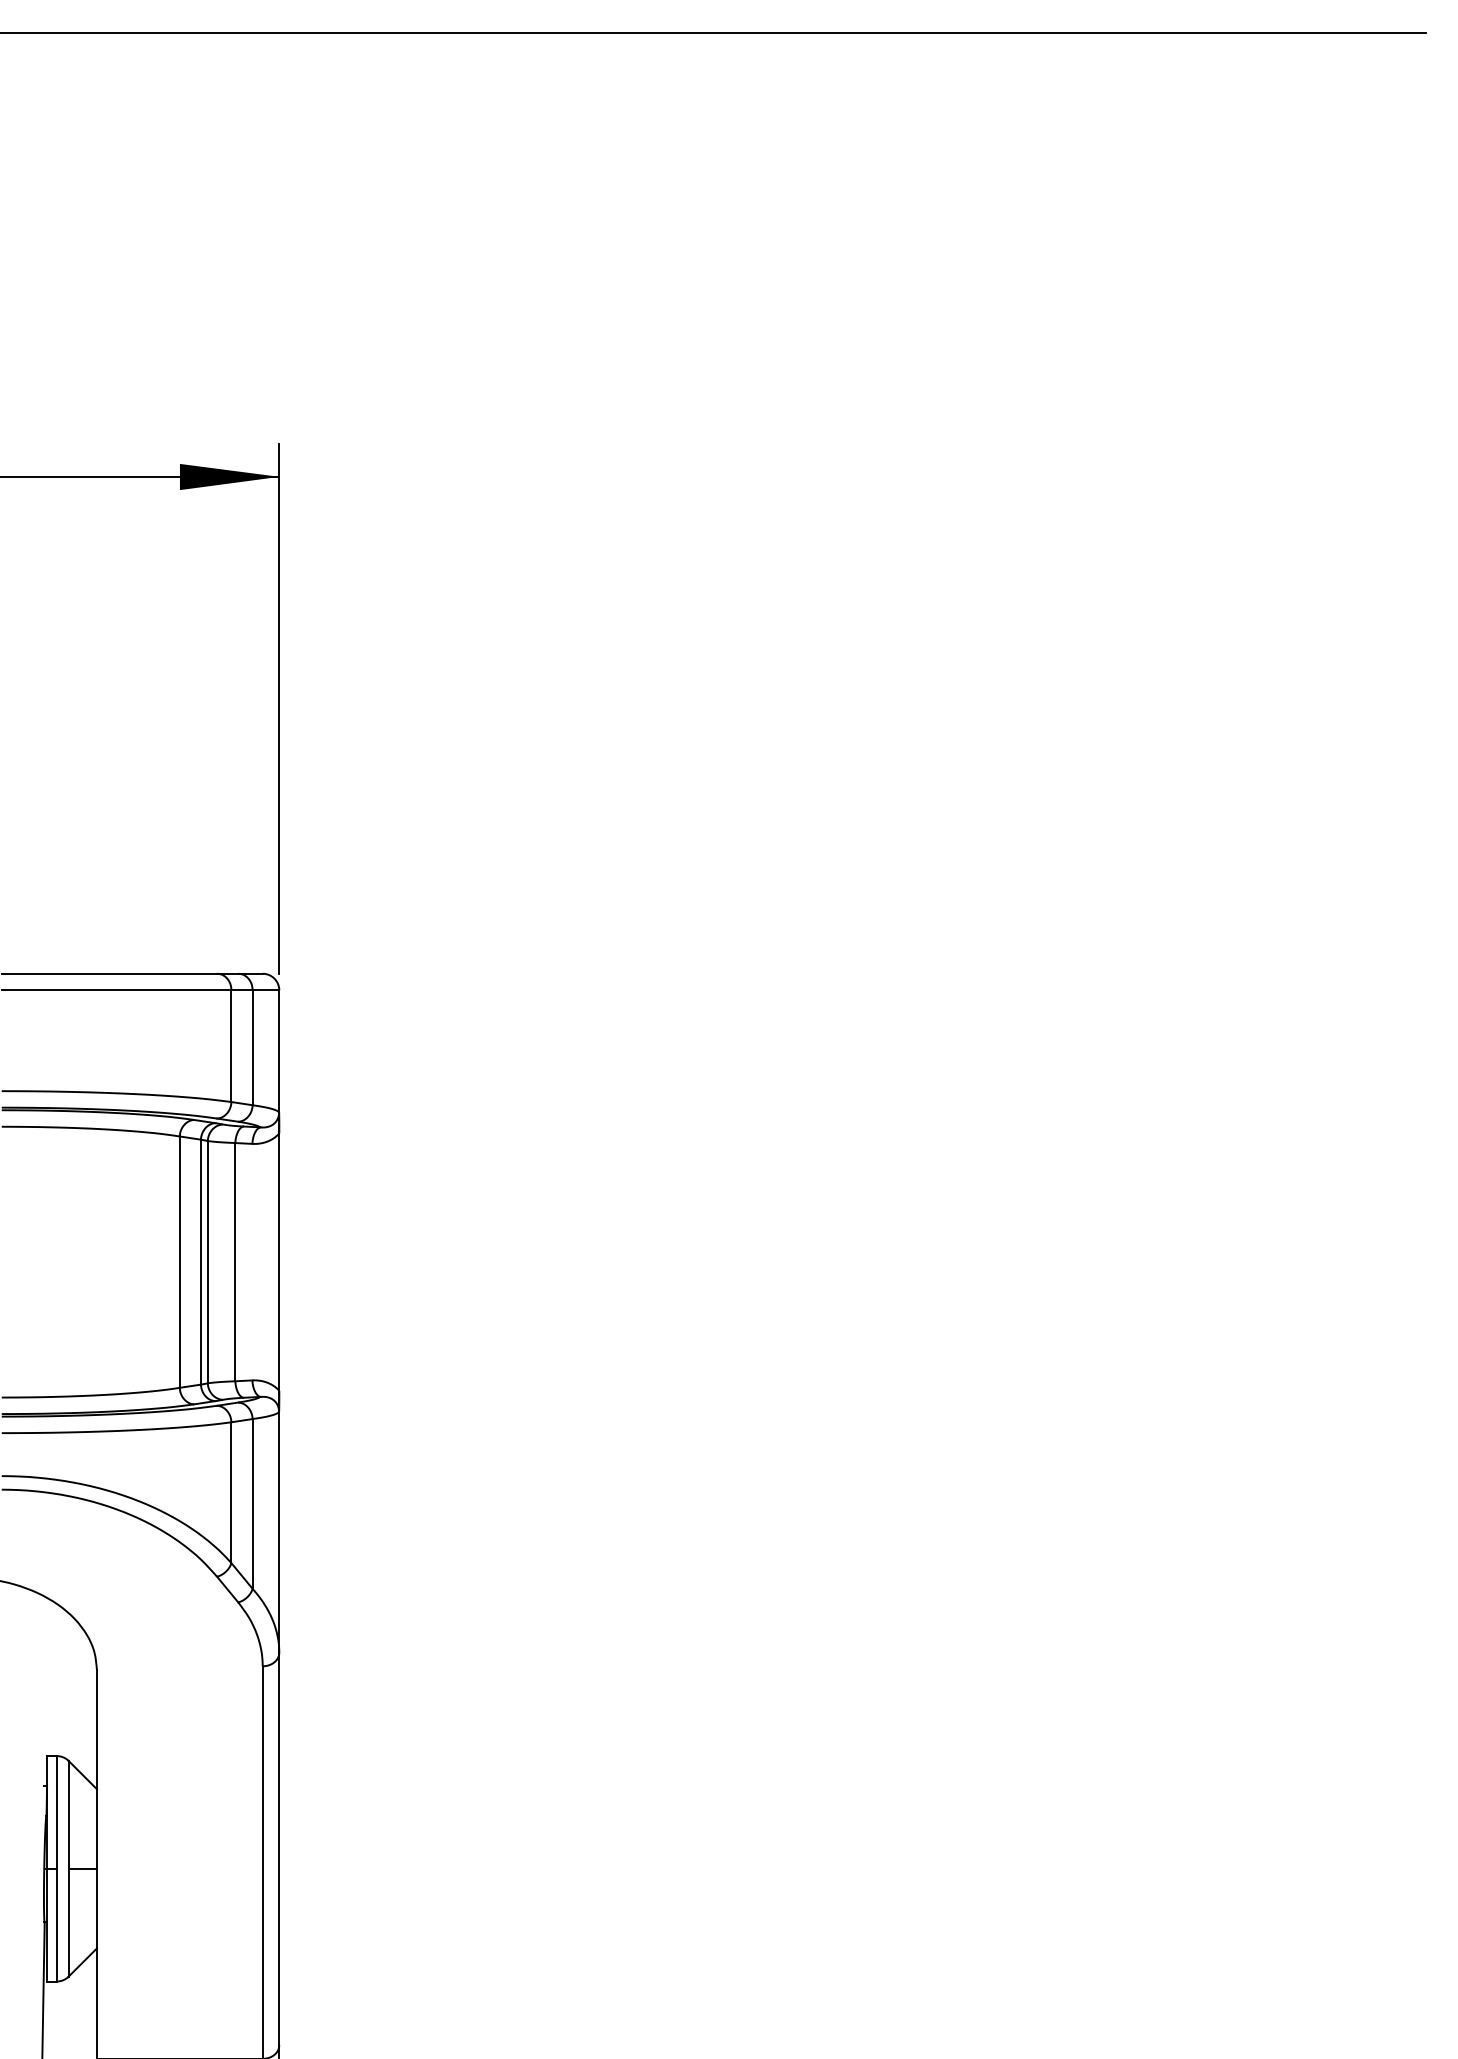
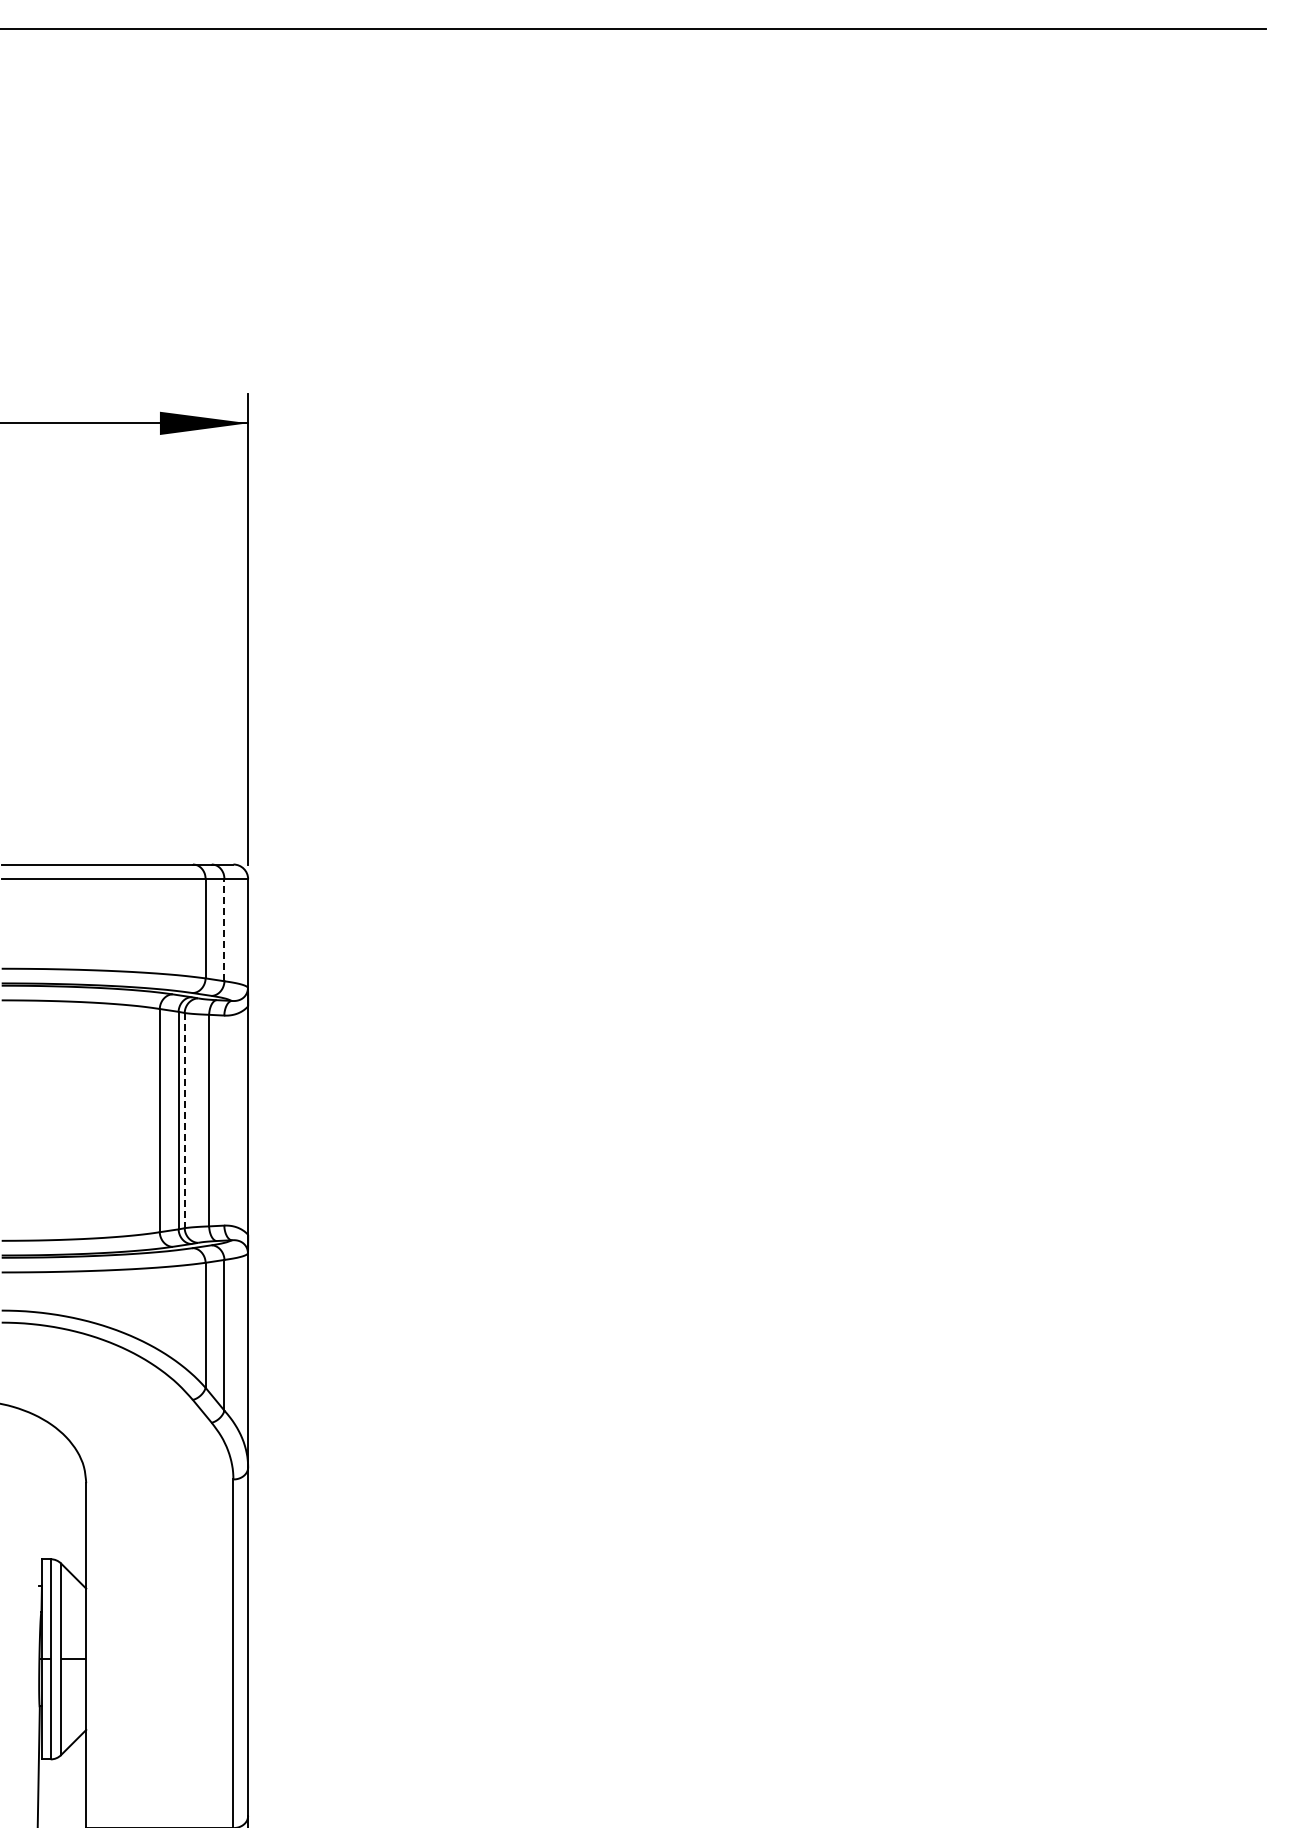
line: (252, 1046) -> (224, 929), solid -> dashed
line: (207, 1262) -> (184, 1120), solid -> dashed

